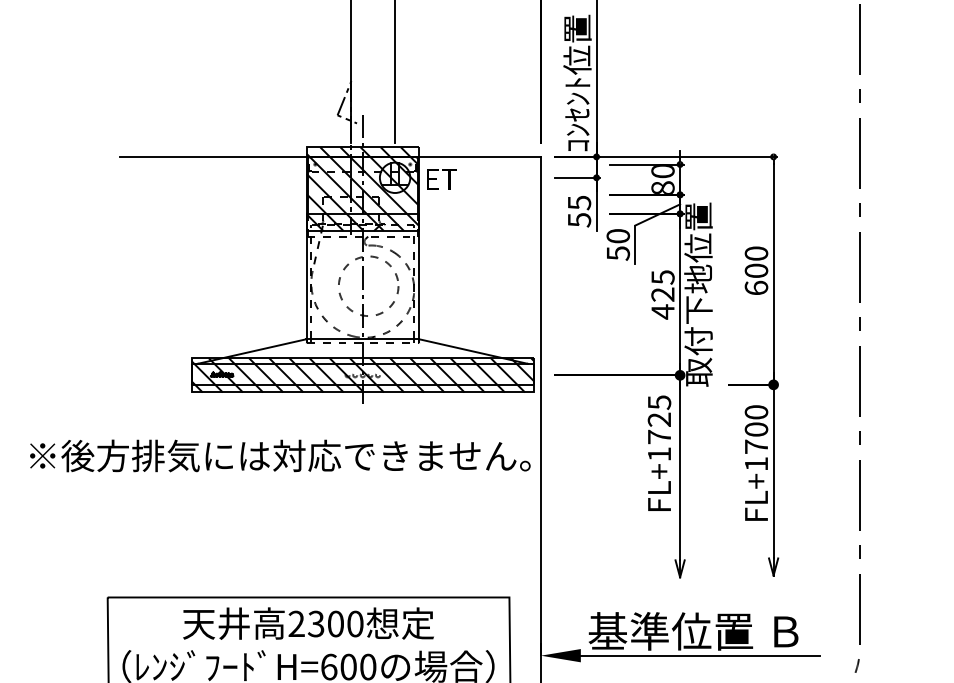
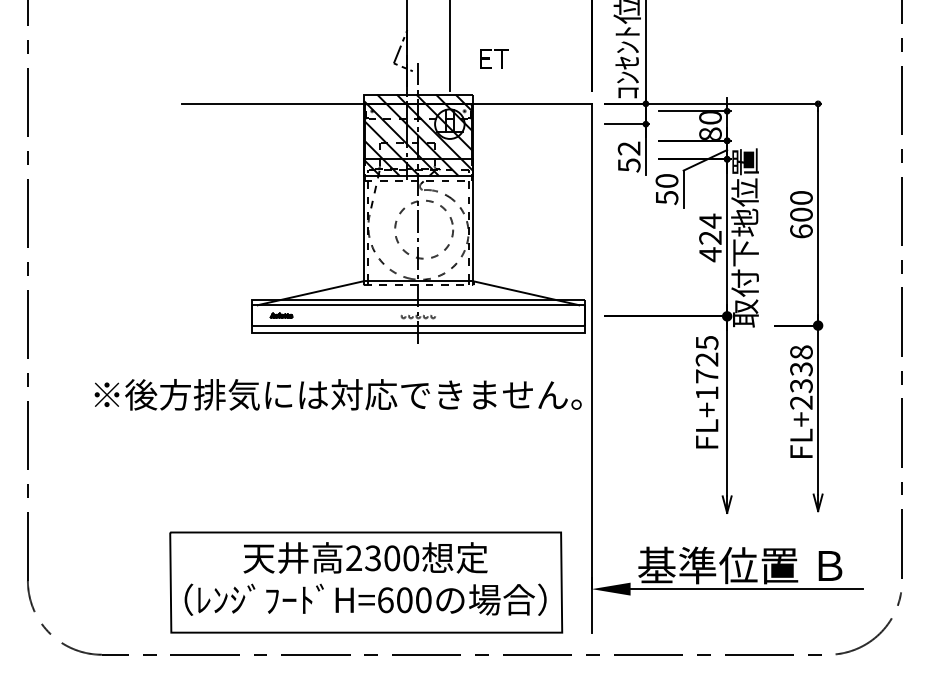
text: (442, 179) -> (494, 58), moved
text: (578, 202) -> (628, 148), 55 -> 52
text: (662, 276) -> (710, 220), 425 -> 424
hatch: (362, 375) -> (418, 316), removed
text: (756, 438) -> (801, 377), FL+1700 -> FL+2338

